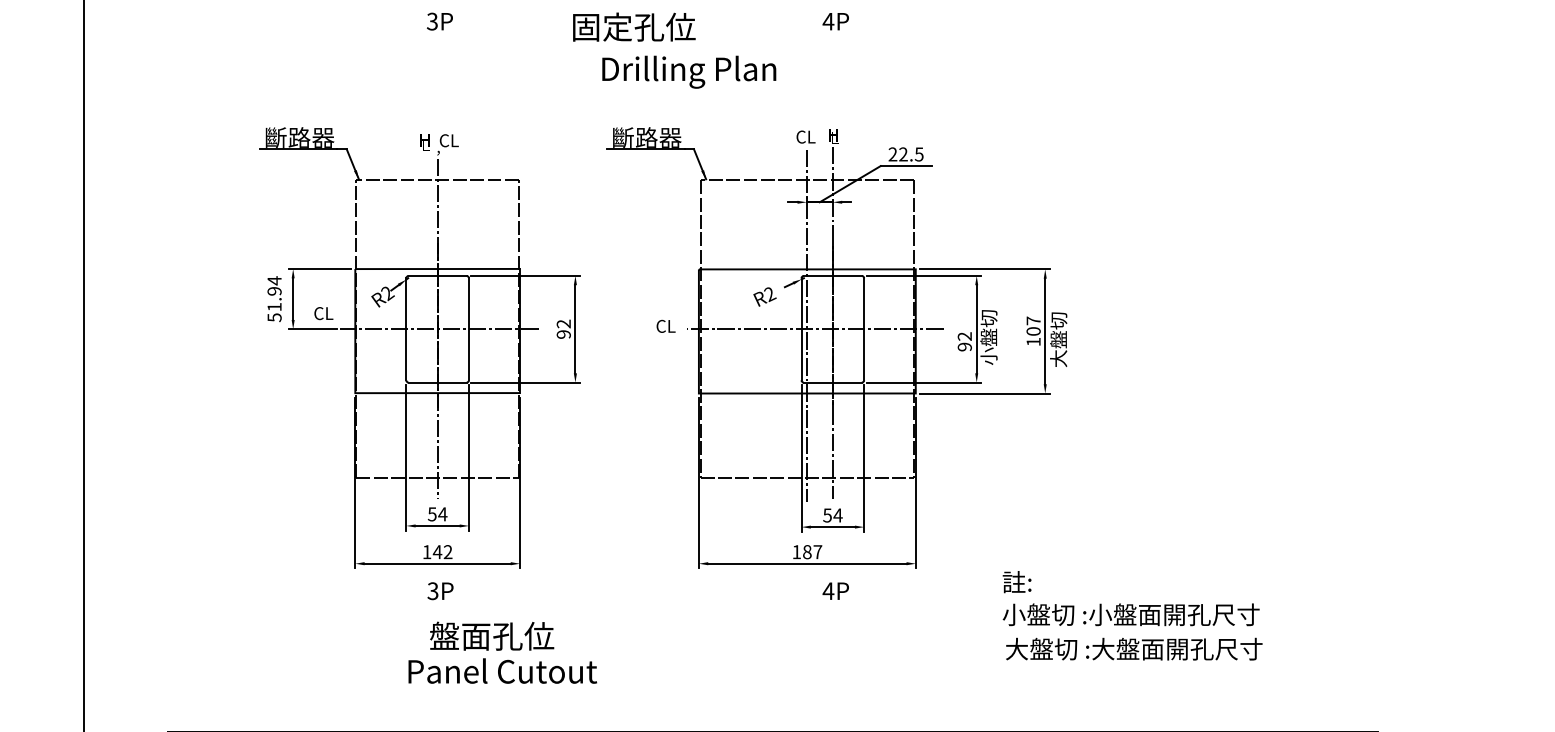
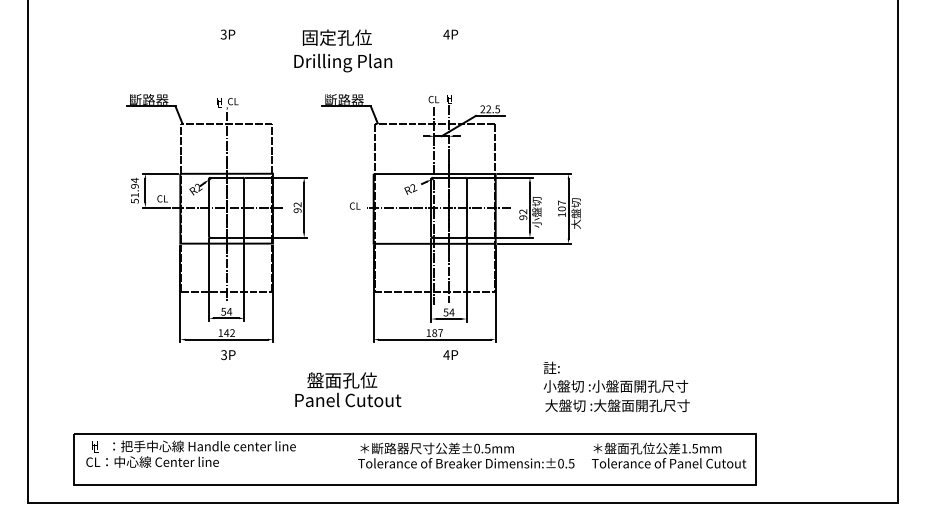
text: (689, 71) -> (343, 62), moved
text: (1132, 615) -> (616, 386), moved
text: (503, 652) -> (348, 389), moved

